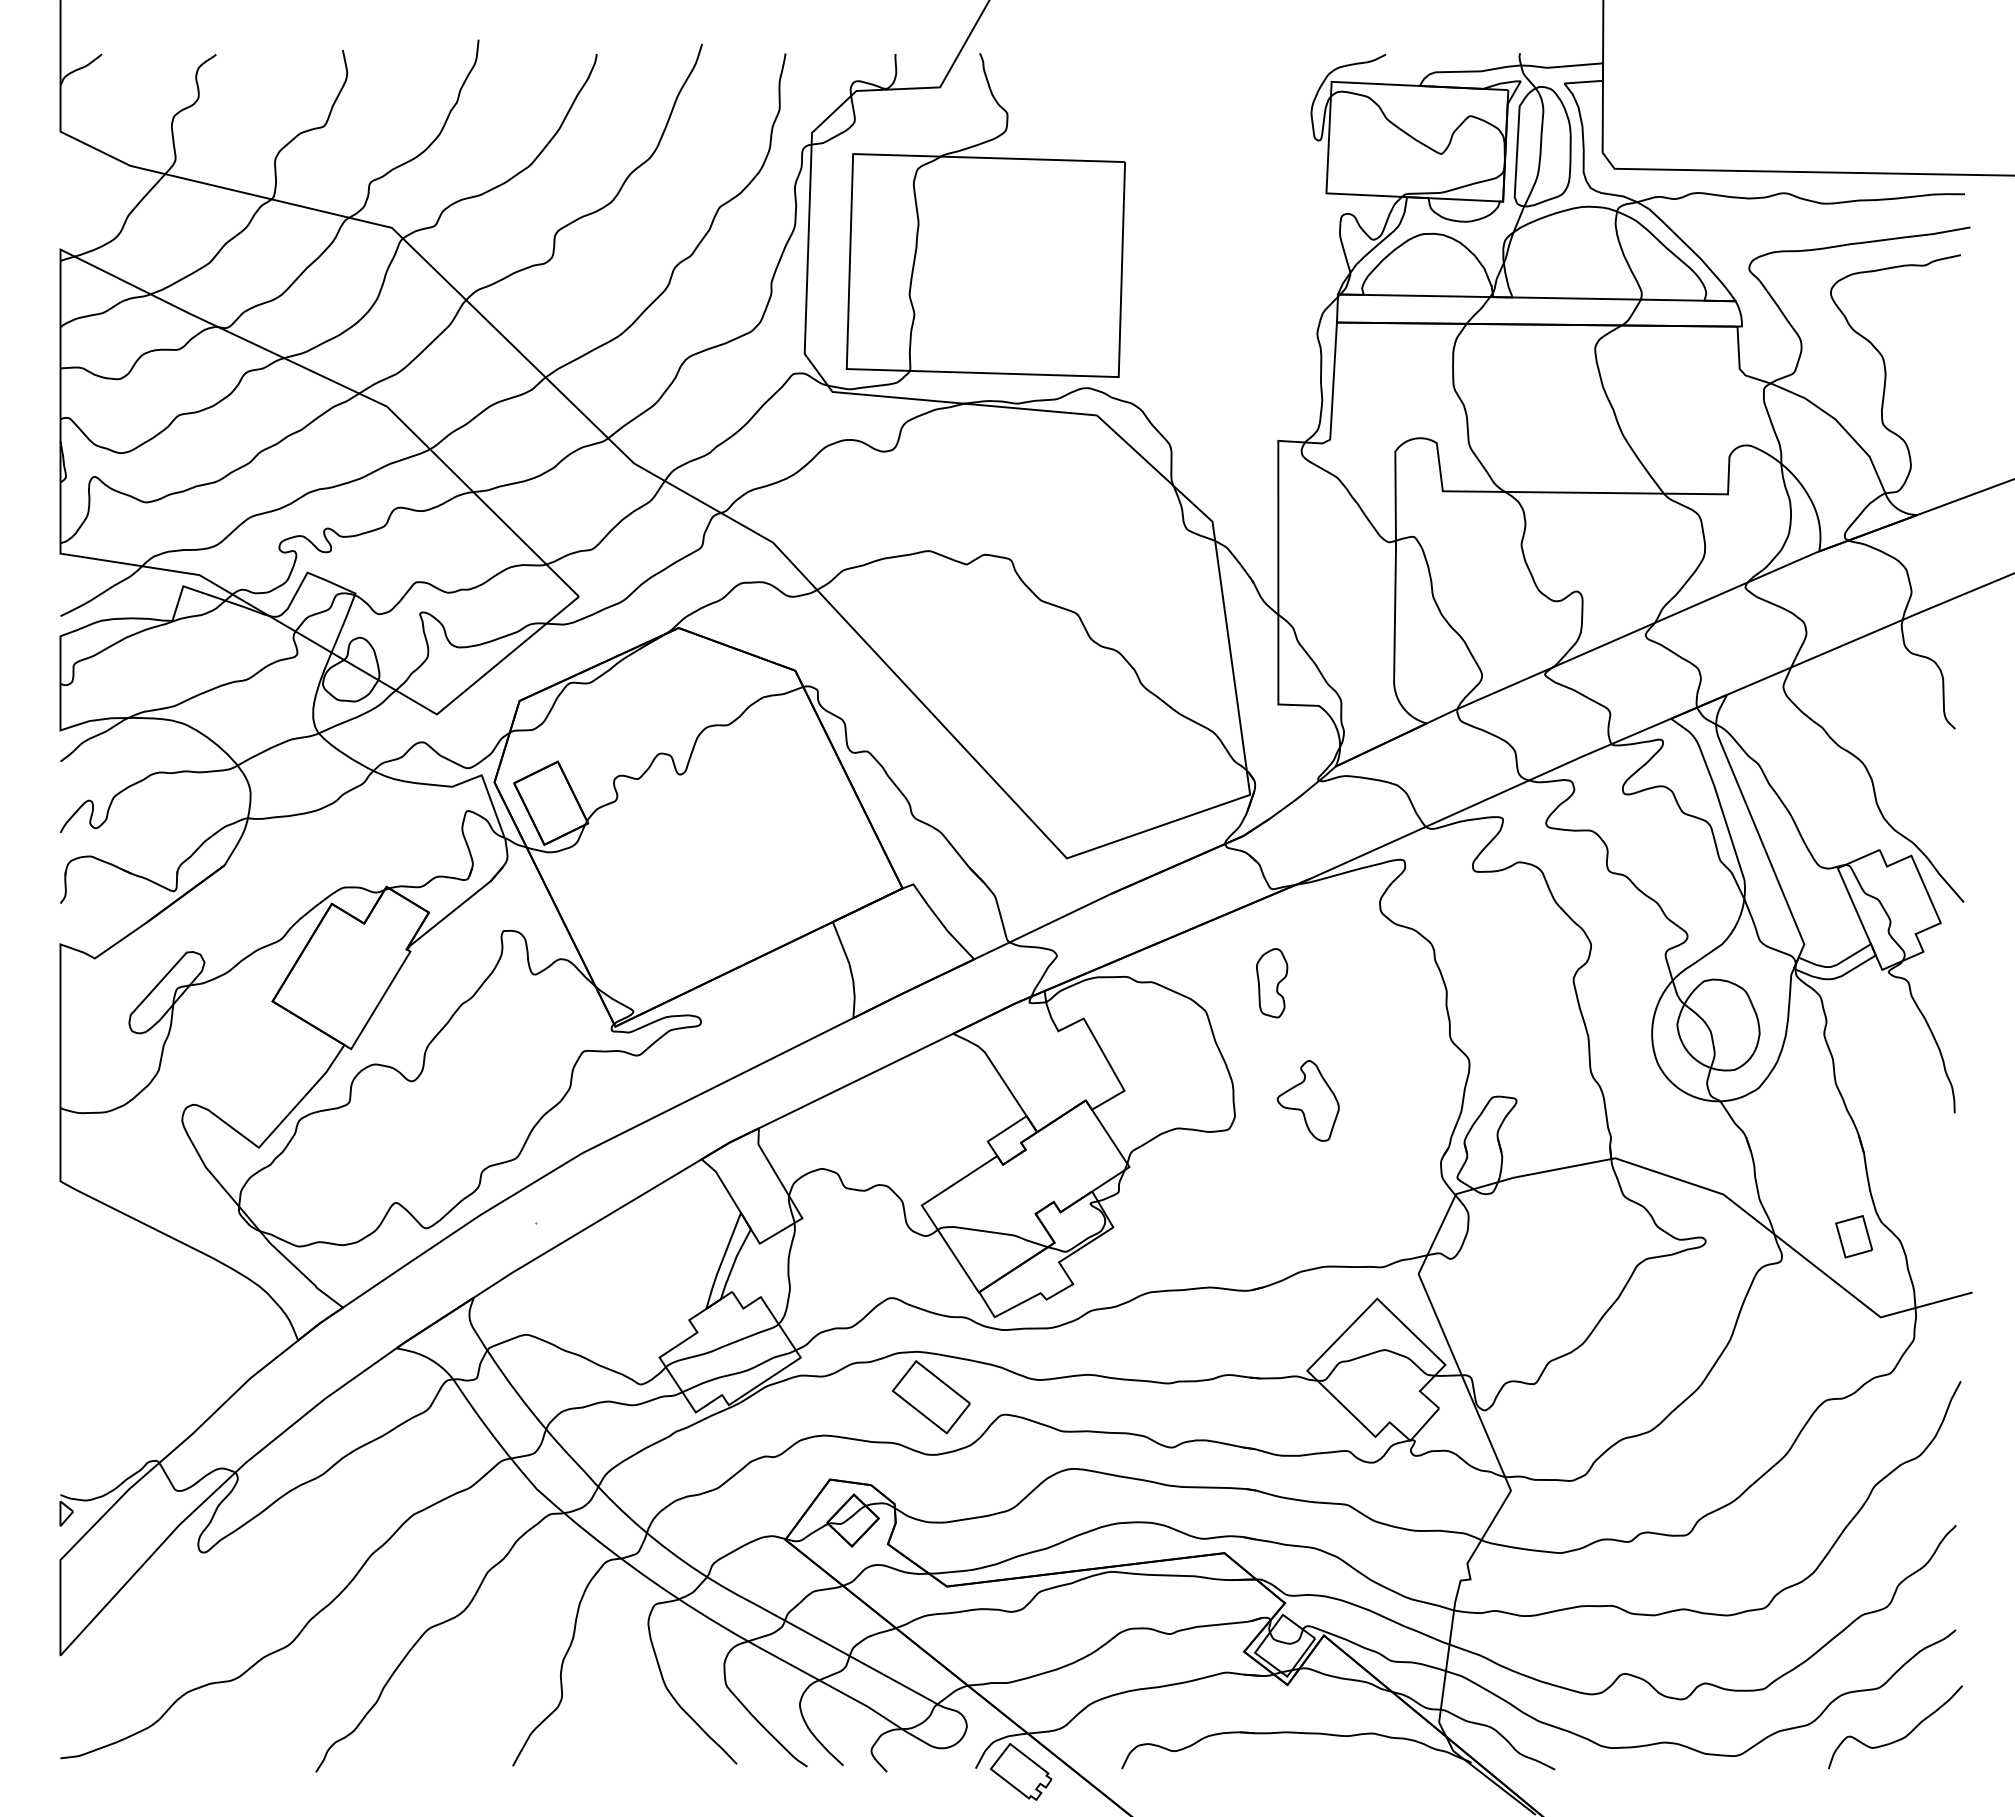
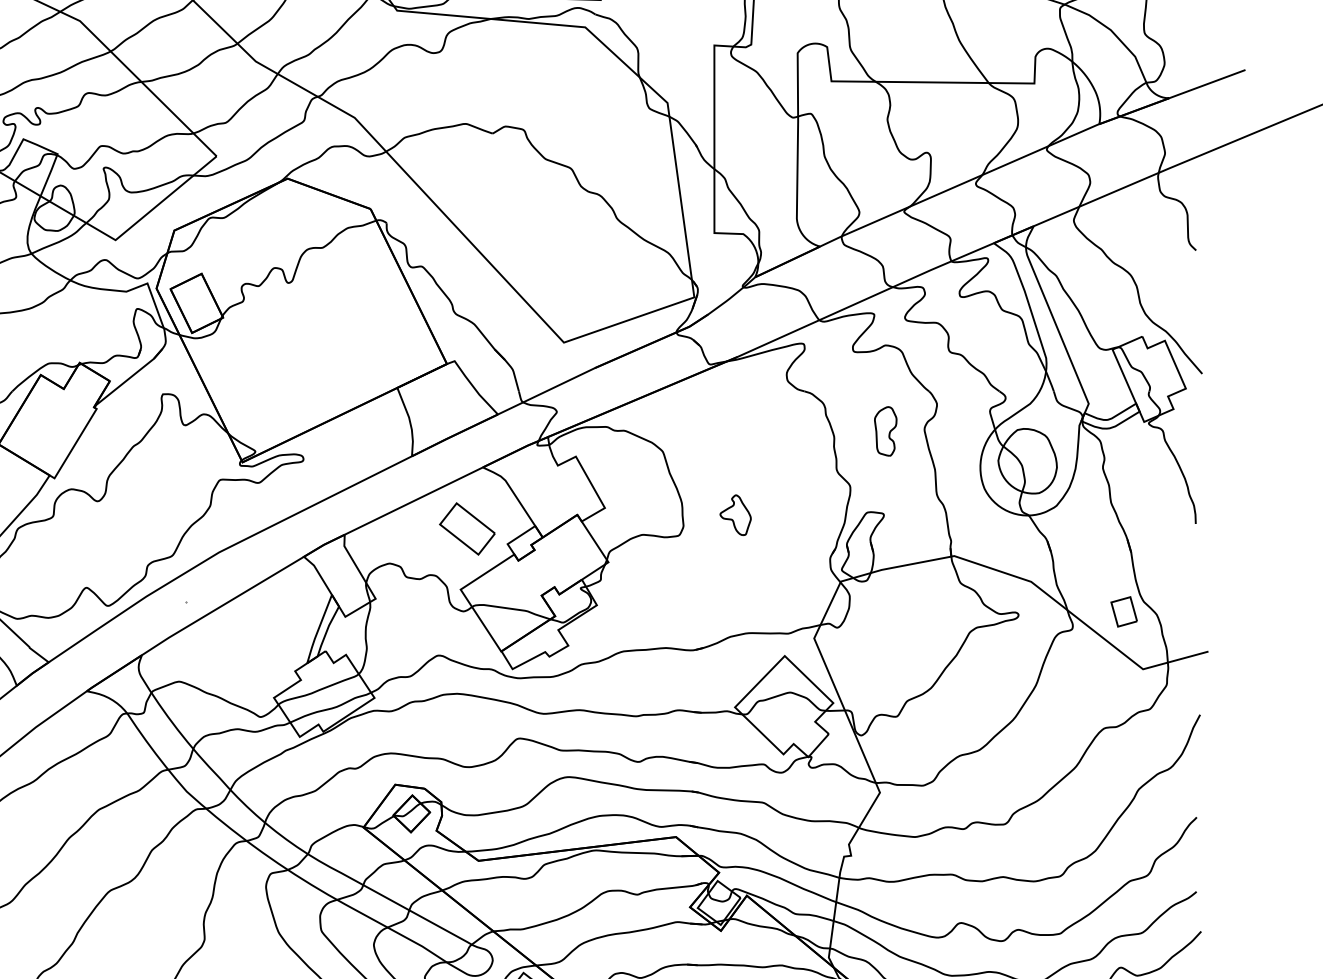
part: (1272, 983) -> (886, 431), moved
part: (1307, 1100) -> (735, 514), size x0.7
part: (930, 1397) -> (466, 529), moved

